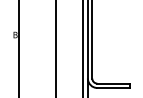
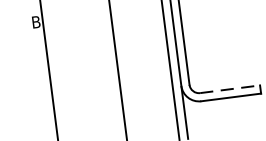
line: (113, 83) -> (230, 89), solid -> dashed

